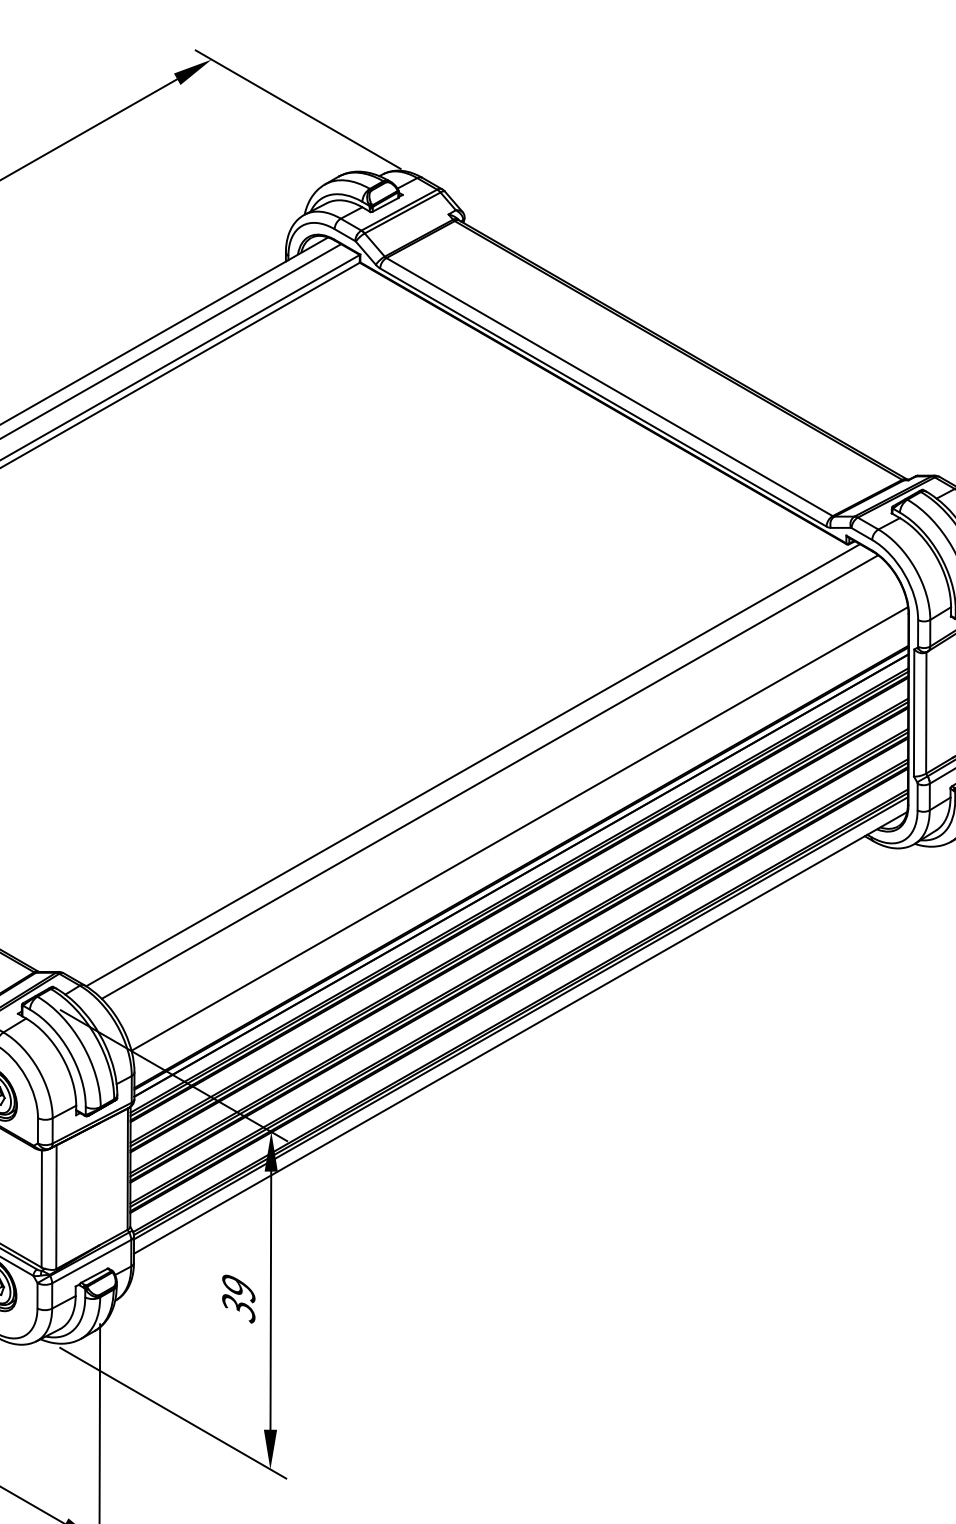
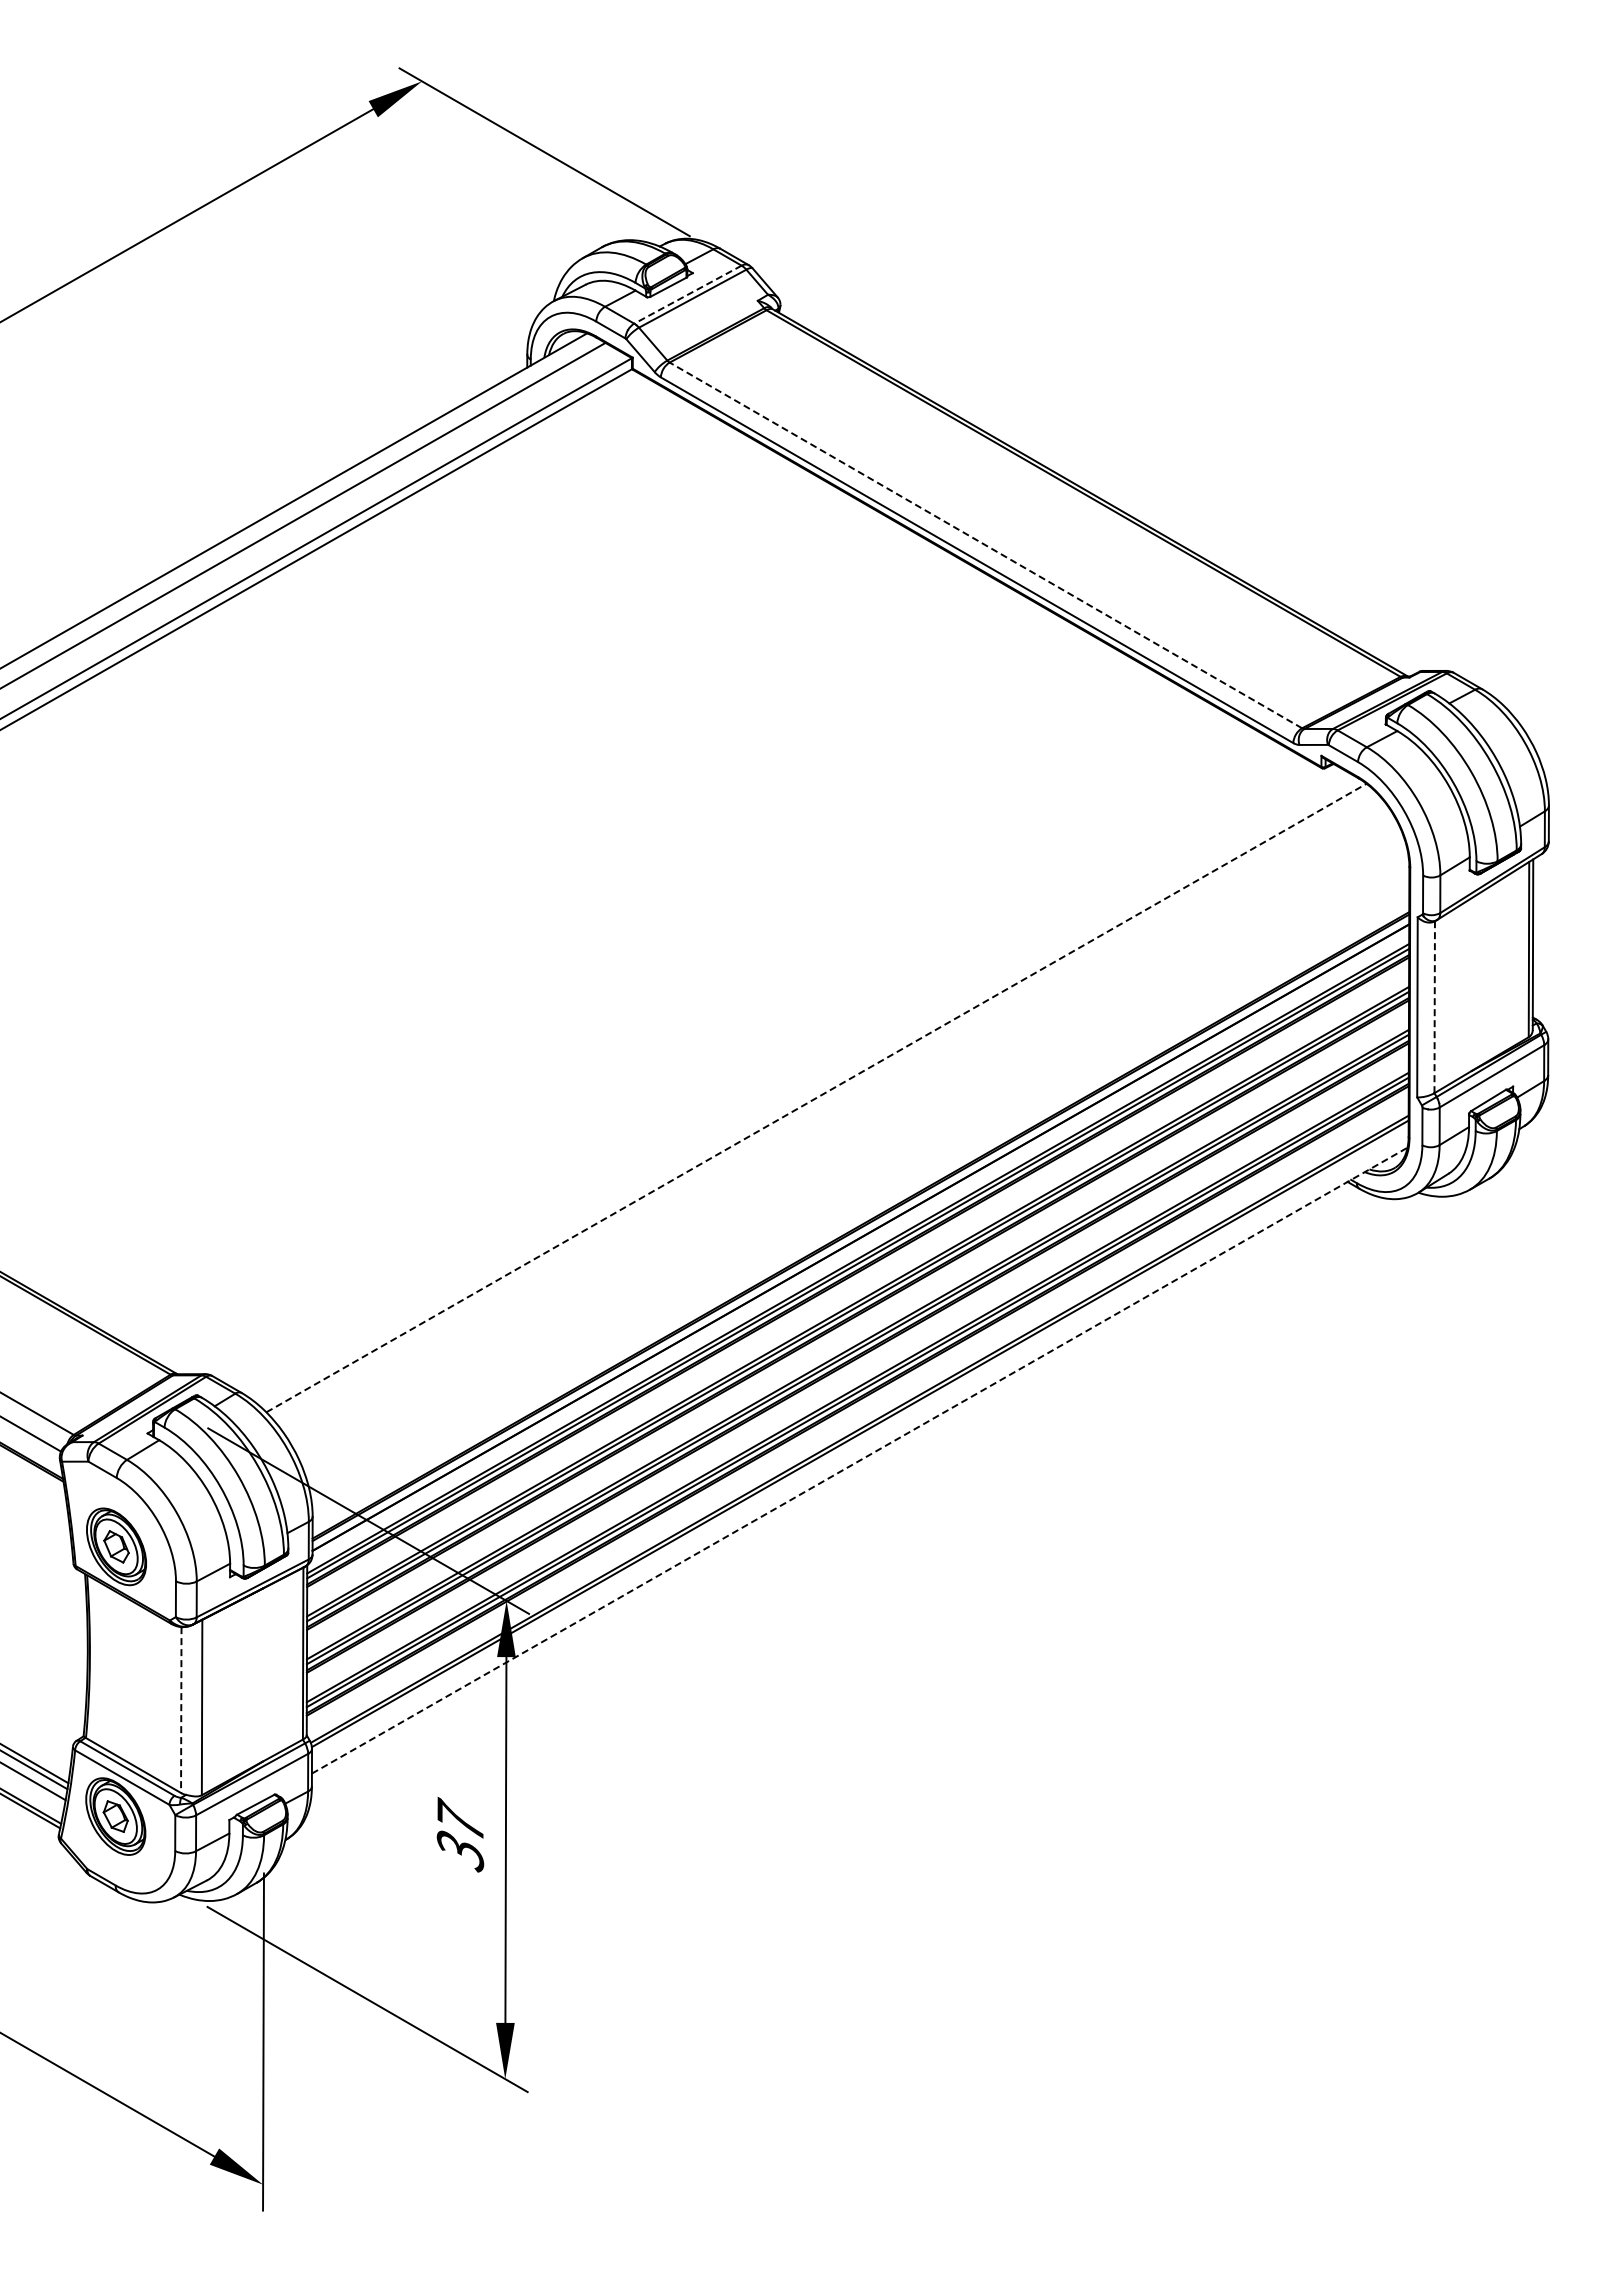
line: (398, 210) -> (687, 294), solid -> dashed
line: (609, 387) -> (985, 545), solid -> dashed
line: (926, 713) -> (1434, 1007), solid -> dashed
line: (473, 765) -> (792, 1081), removed
line: (490, 777) -> (816, 1098), solid -> dashed
line: (519, 828) -> (858, 1171), removed
line: (521, 1018) -> (860, 1439), removed
line: (520, 1032) -> (859, 1460), solid -> dashed
line: (41, 1209) -> (181, 1710), solid -> dashed
text: (238, 1286) -> (460, 1820), 39 -> 37

